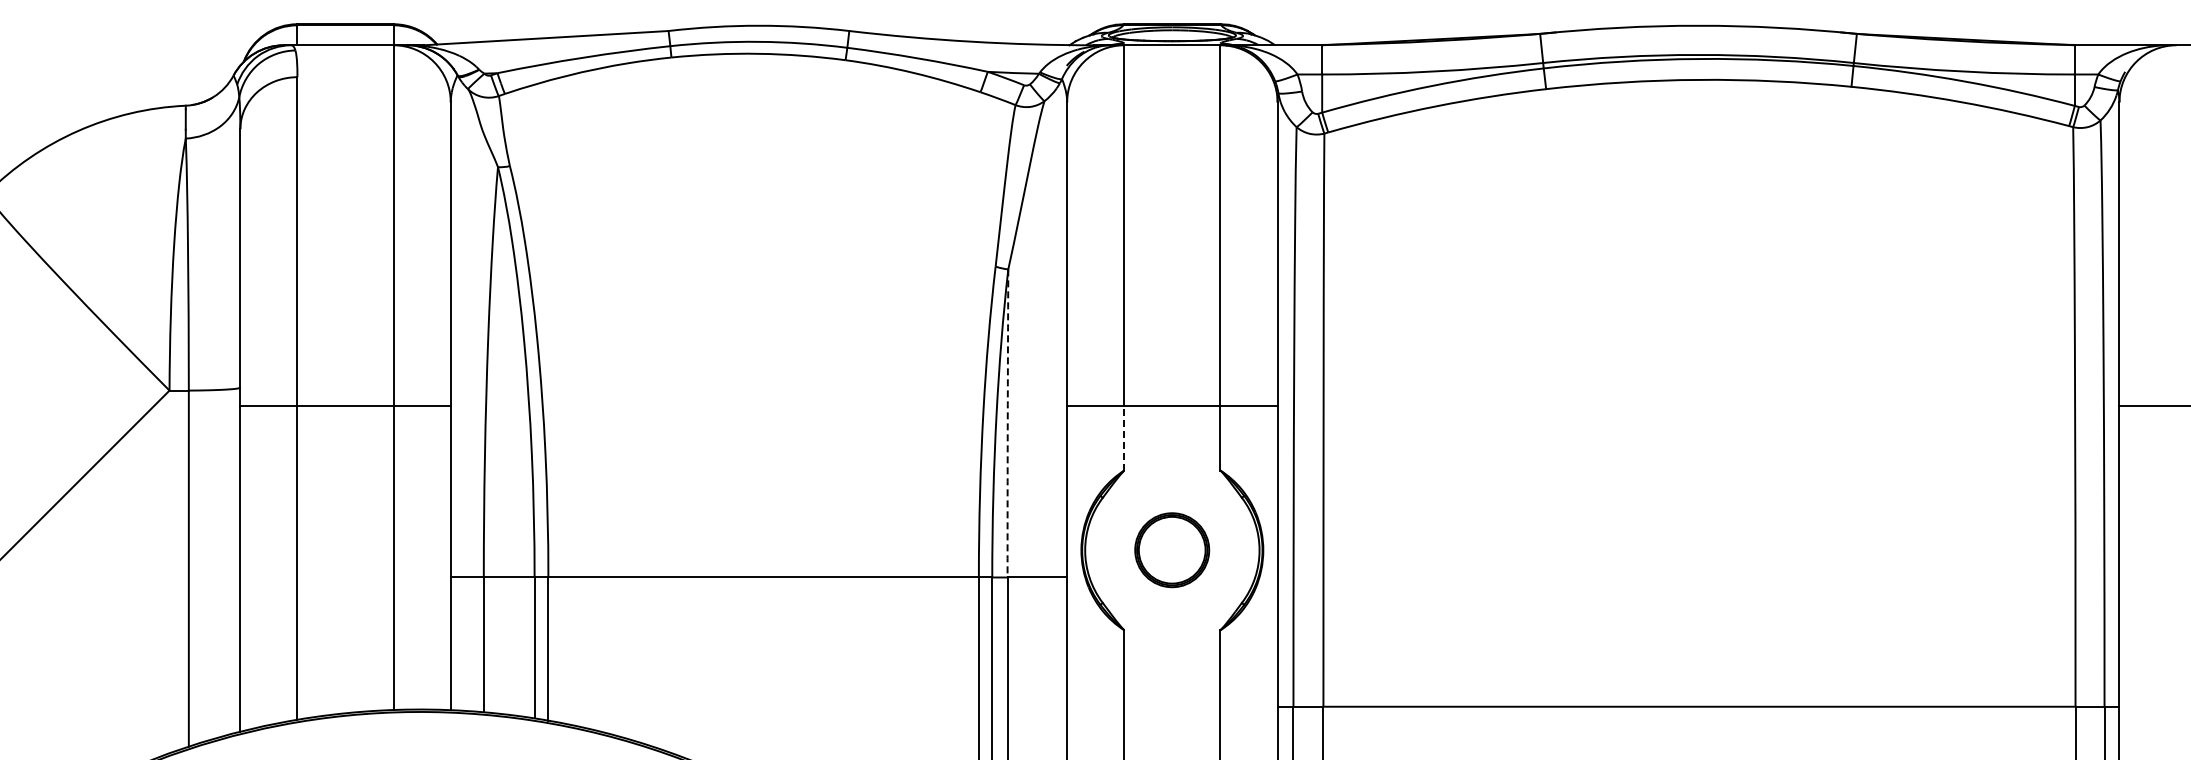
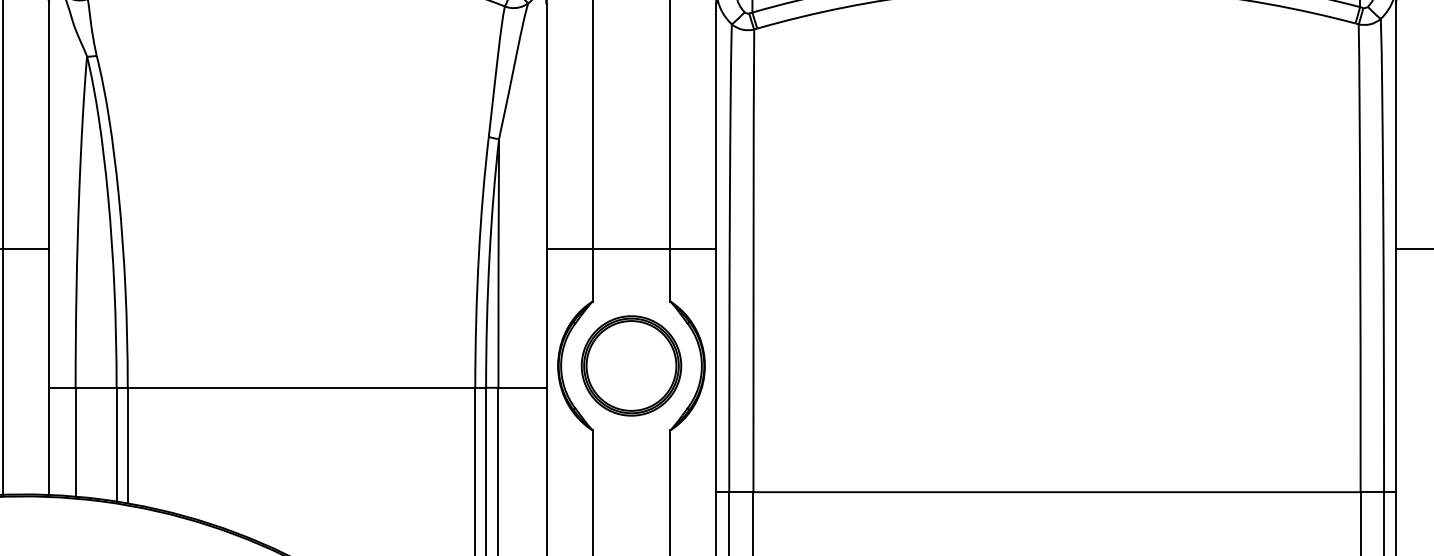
arc: (1007, 423) -> (498, 263), dashed -> solid
line: (1124, 437) -> (592, 274), dashed -> solid
part: (1171, 549) -> (630, 365), size x1.67

